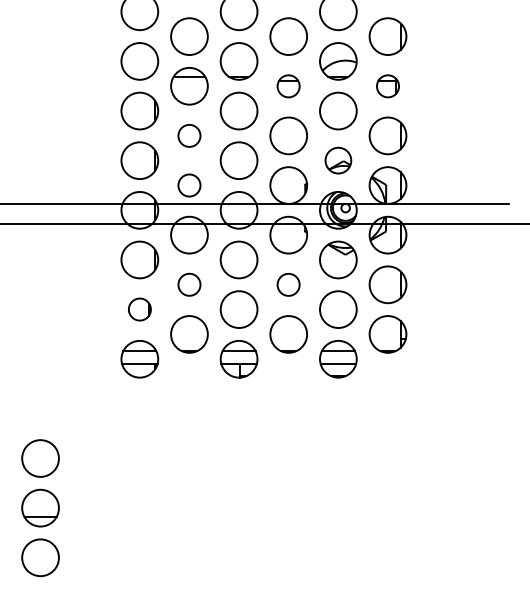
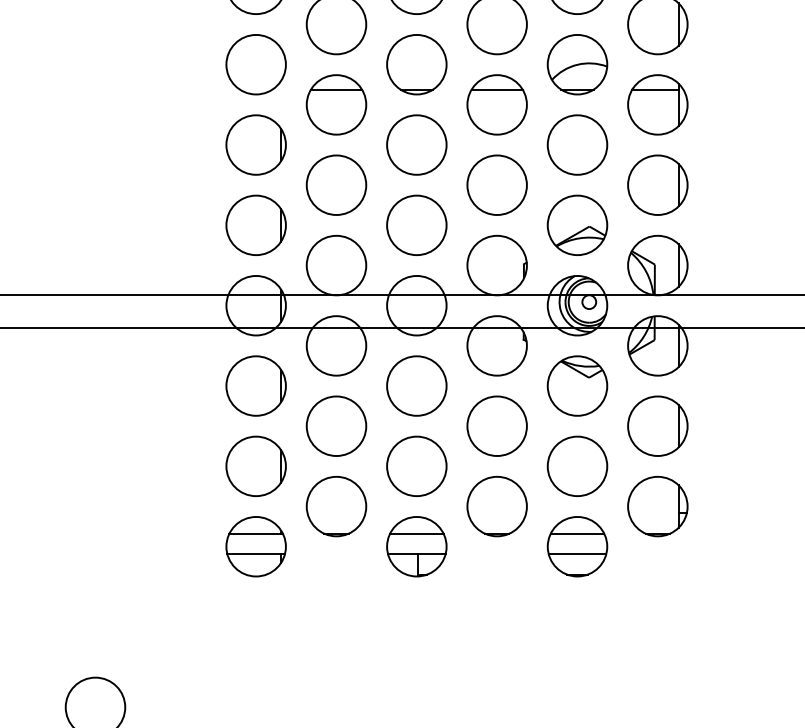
part: (288, 86) -> (496, 105), size x1.67
part: (387, 86) -> (657, 105), size x1.67
circle: (189, 135) -> (336, 184), size x1.67
part: (338, 160) -> (577, 225), size x1.43
circle: (189, 185) -> (336, 265), size x1.67
circle: (189, 284) -> (336, 425), size x1.67
circle: (288, 284) -> (496, 425), size x1.67
part: (139, 309) -> (255, 466), size x1.67

